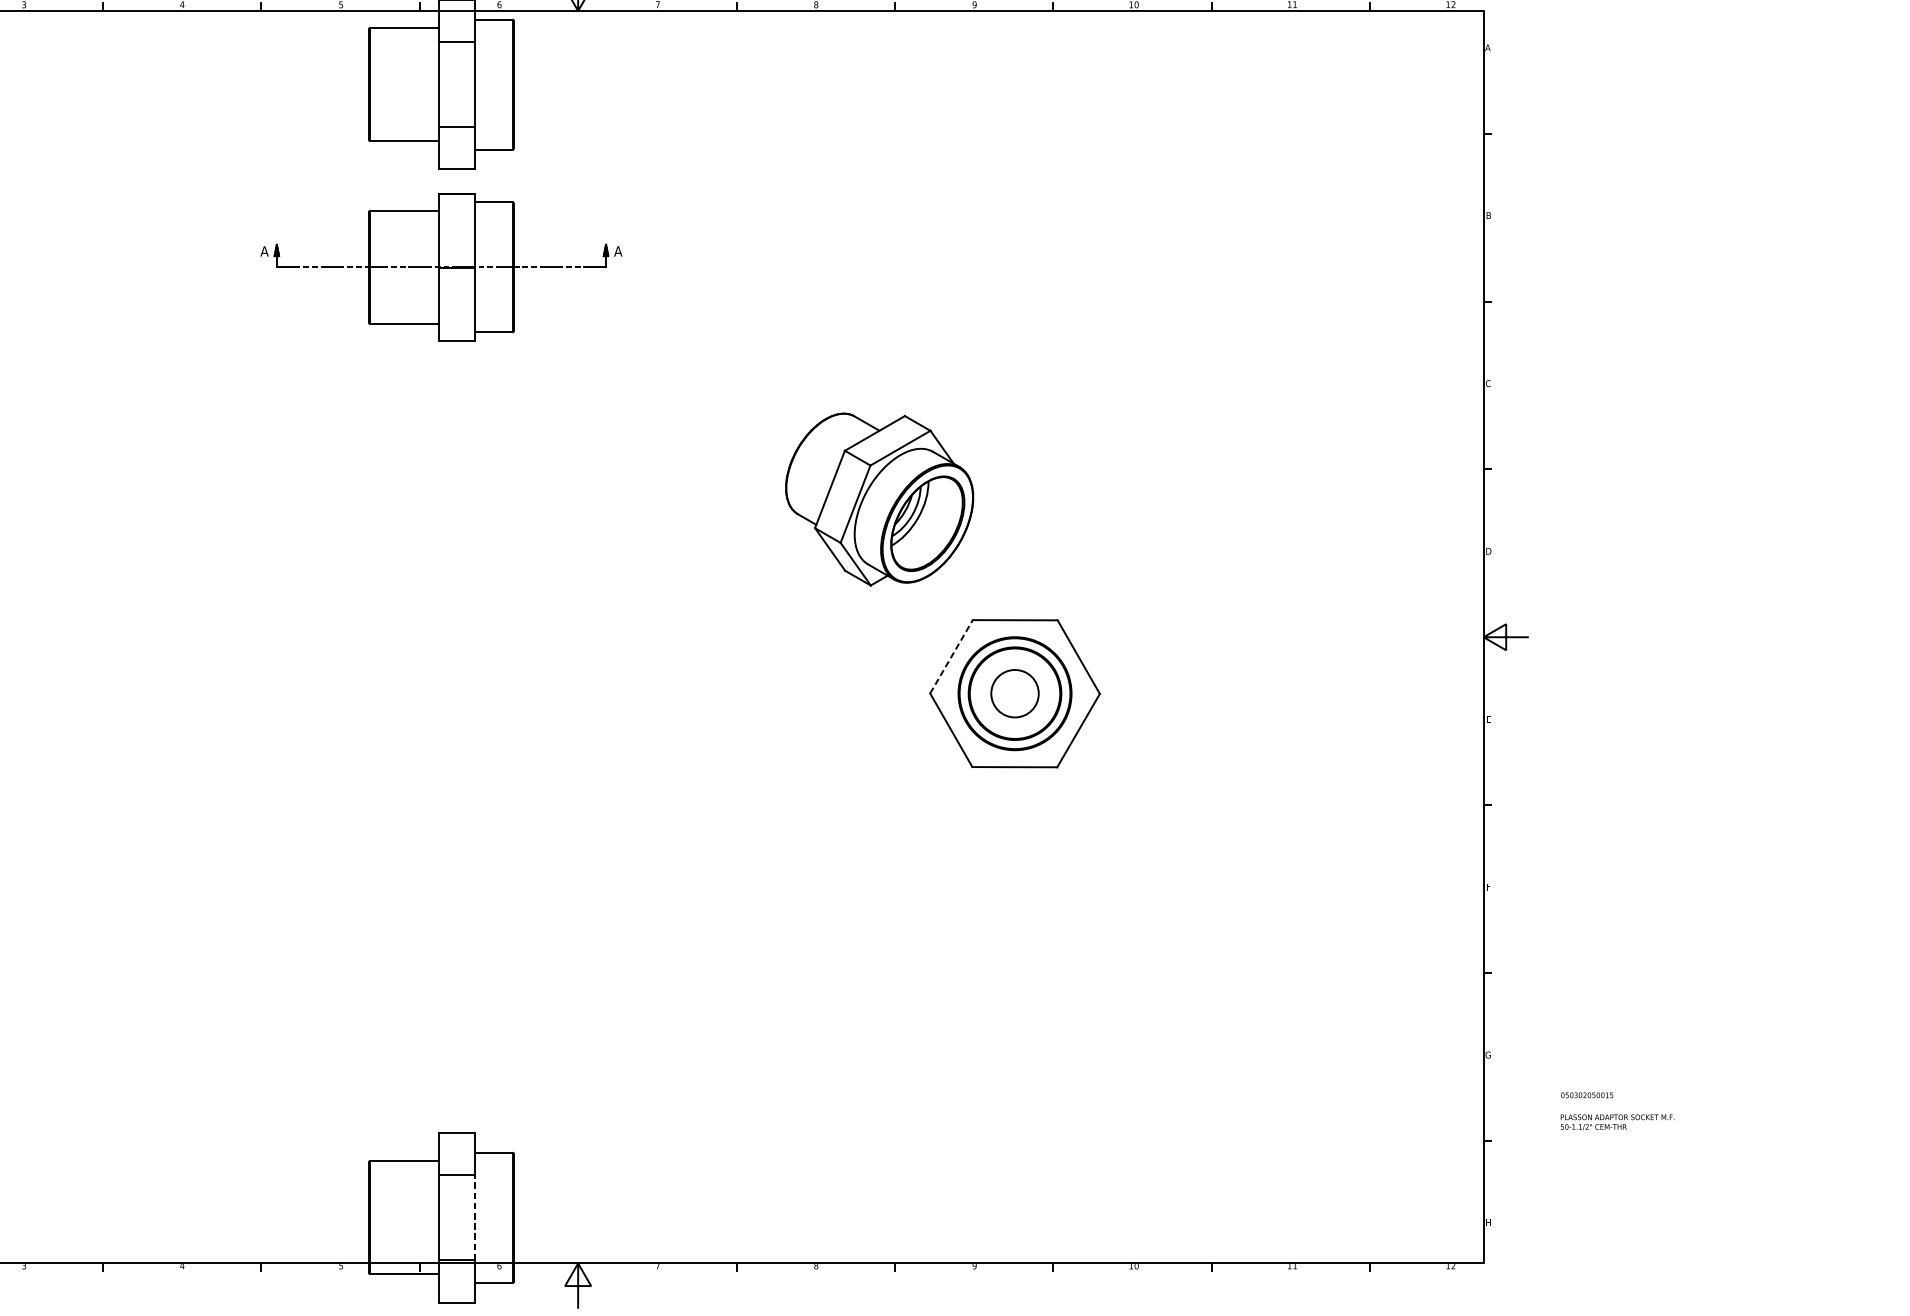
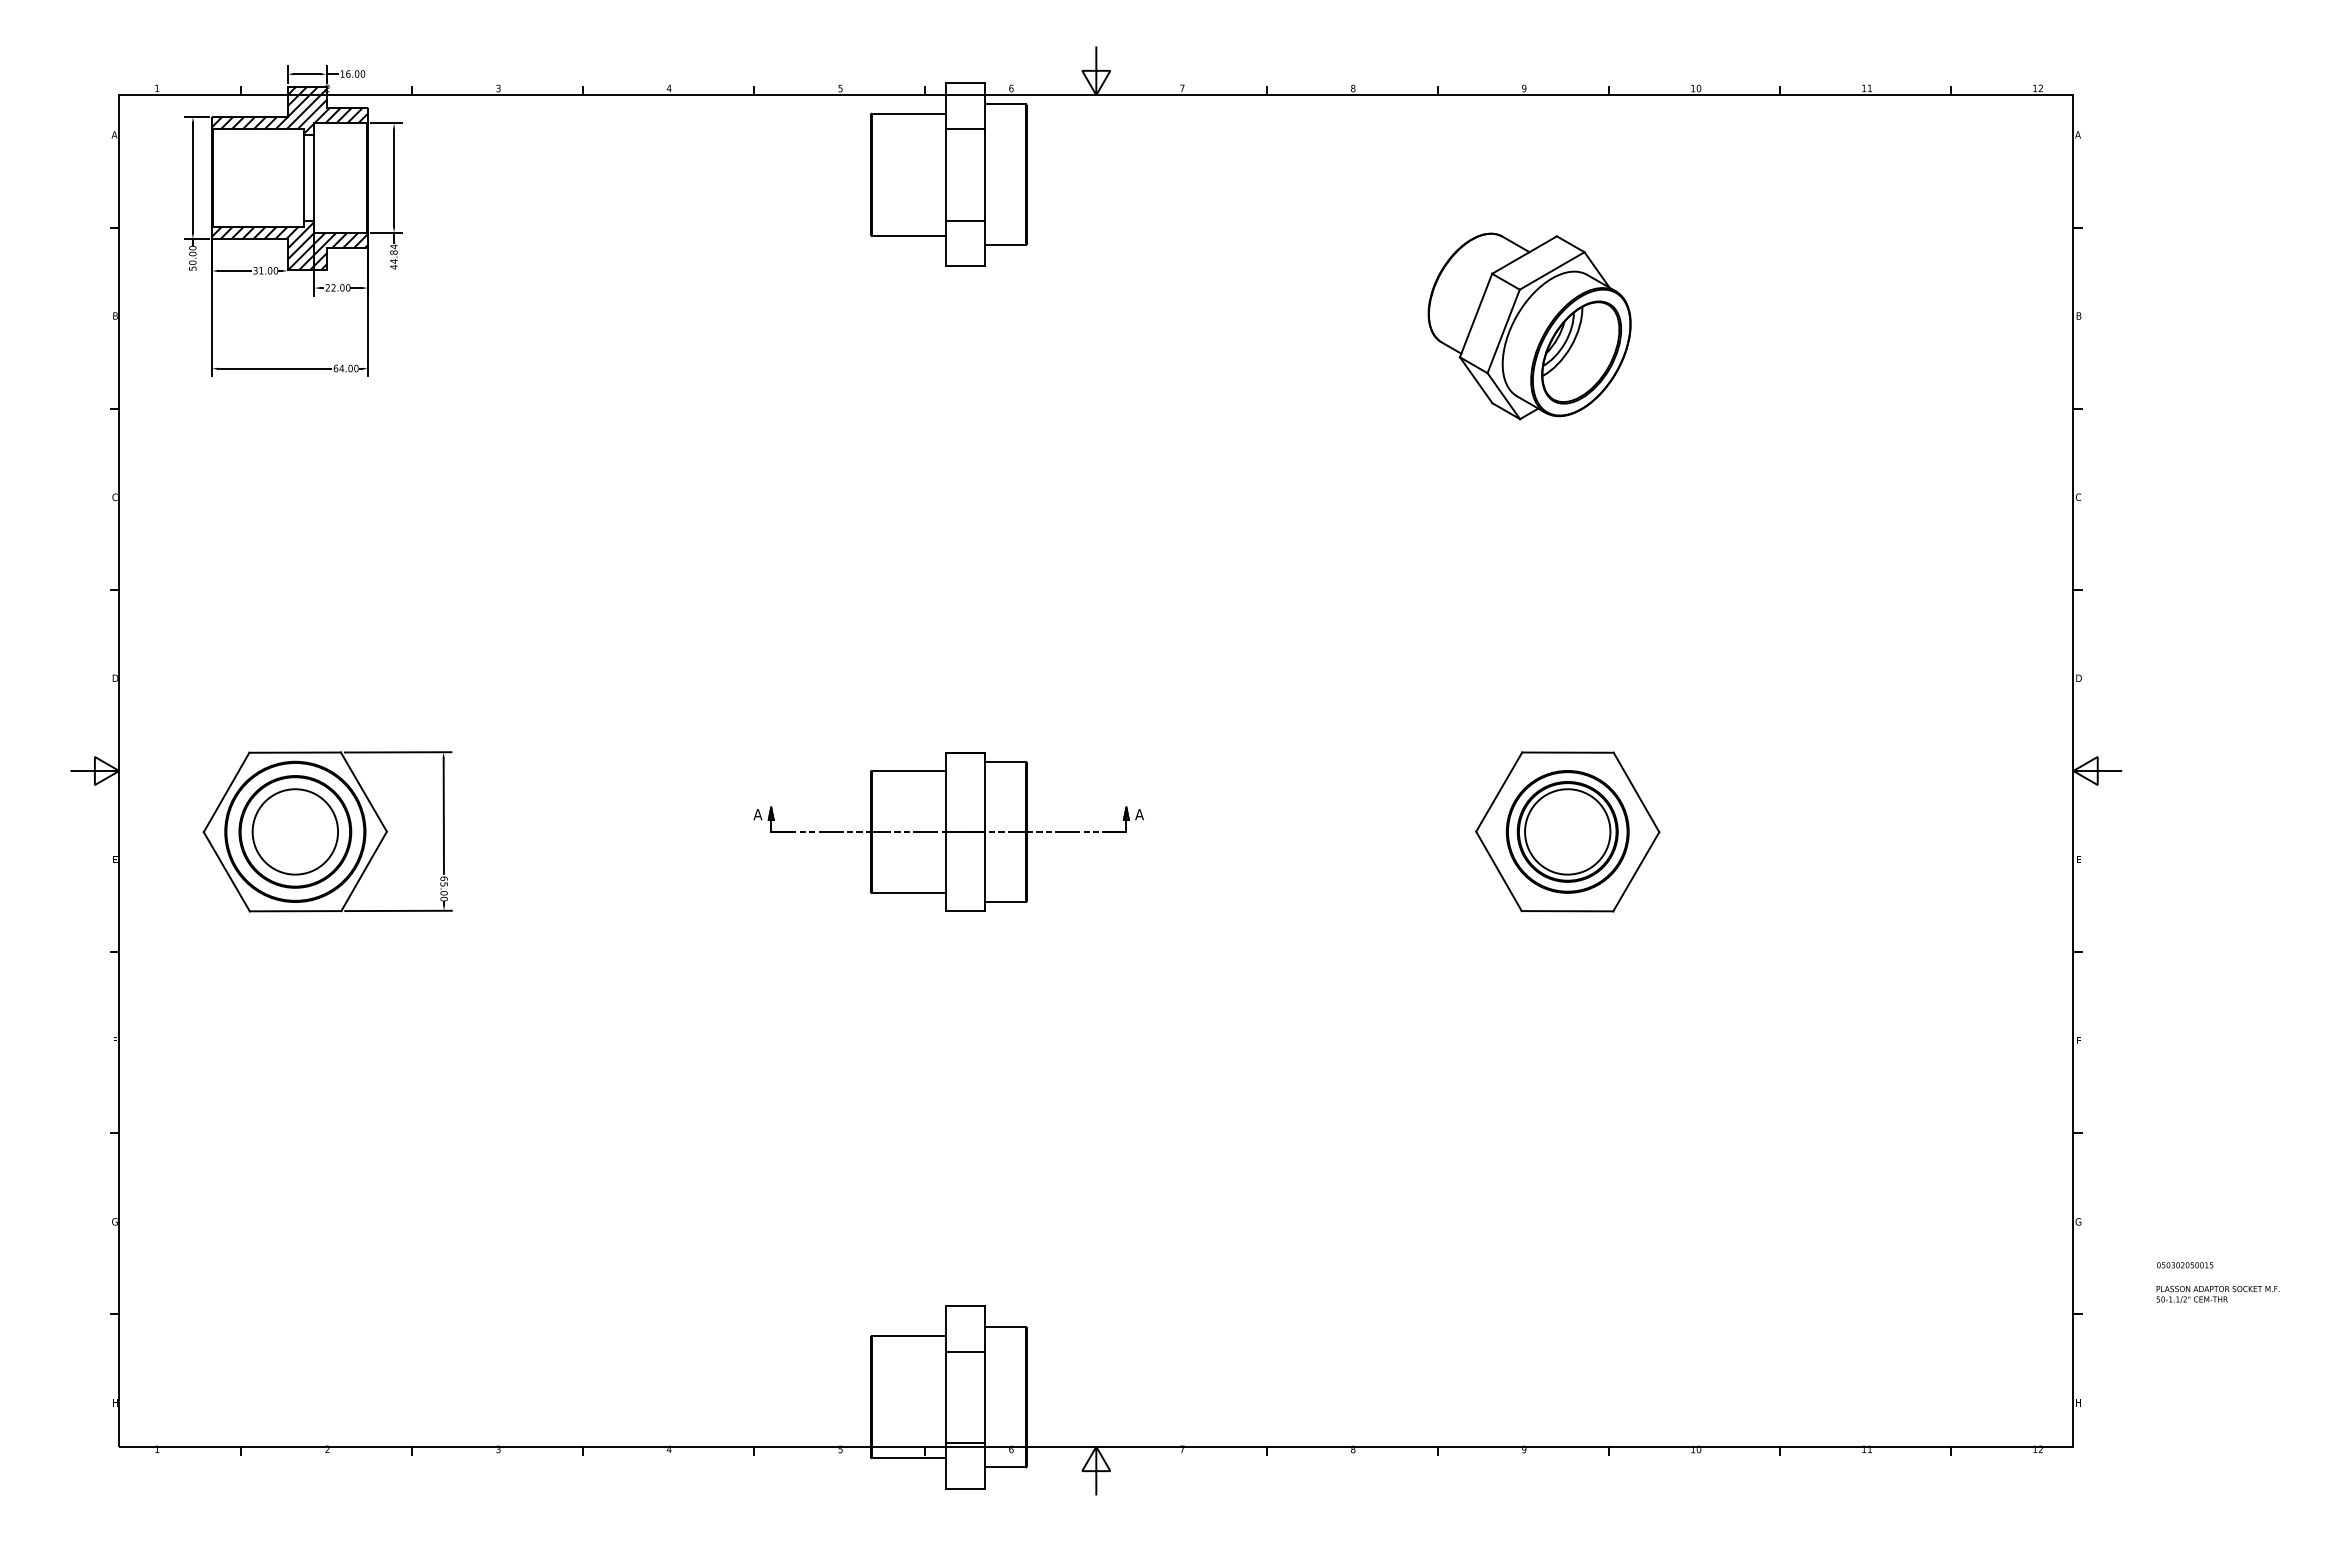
part: (441, 267) -> (948, 831), moved
part: (879, 499) -> (1529, 326), moved
line: (951, 657) -> (1499, 792), dashed -> solid
circle: (1014, 693) -> (1567, 831), size x1.67
line: (475, 1217) -> (985, 1397), dashed -> solid

